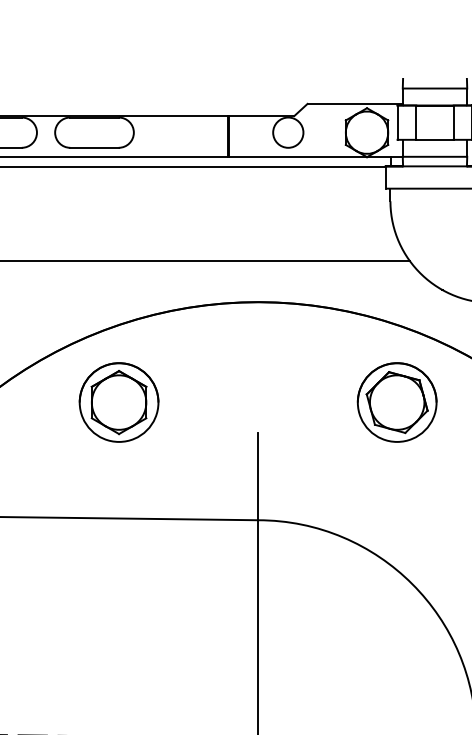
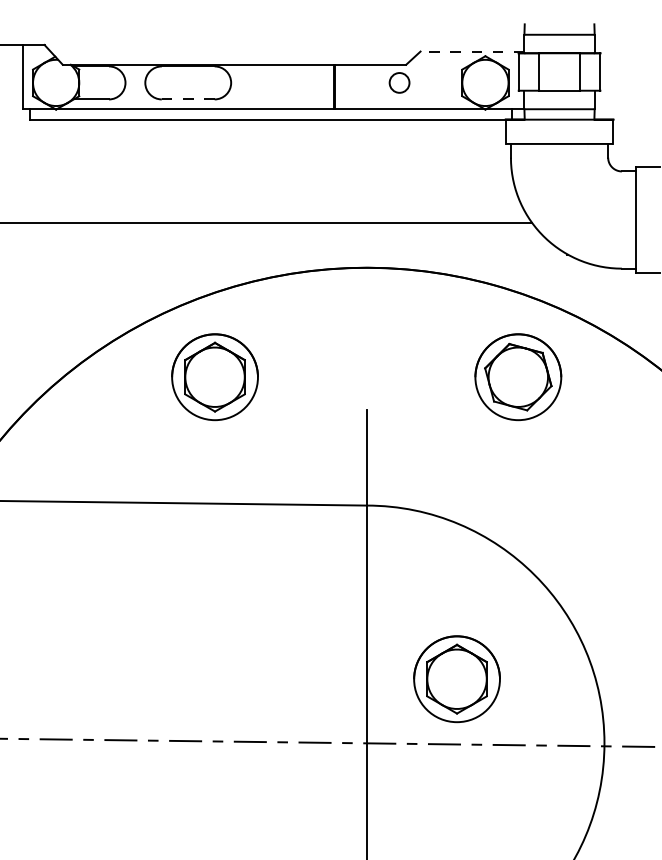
line: (355, 103) -> (472, 51), solid -> dashed
circle: (288, 132) -> (399, 82), size x0.6
line: (93, 147) -> (187, 99), solid -> dashed
part: (340, 679) -> (456, 679), added

